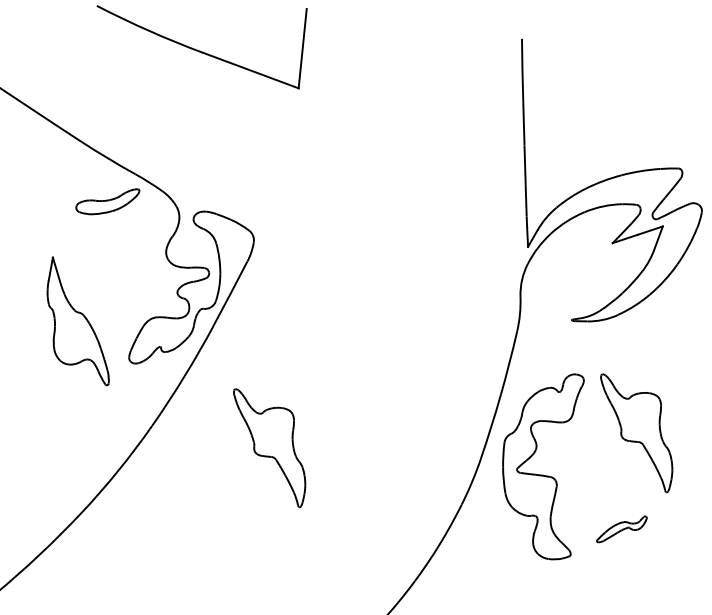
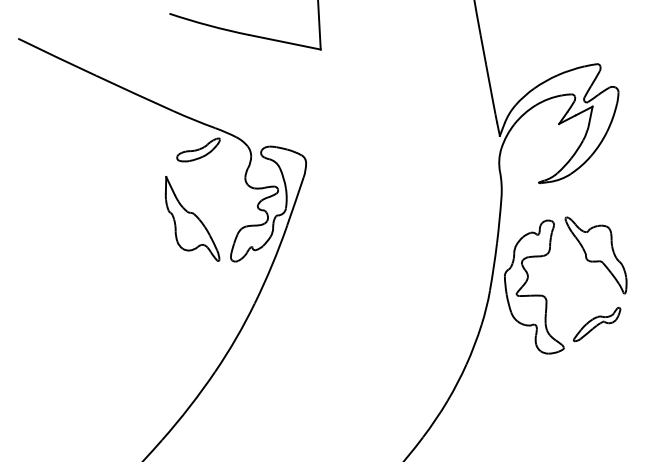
part: (80, 320) -> (192, 218), moved
part: (267, 448) -> (338, 306), removed
part: (622, 529) -> (597, 324), size x1.43

